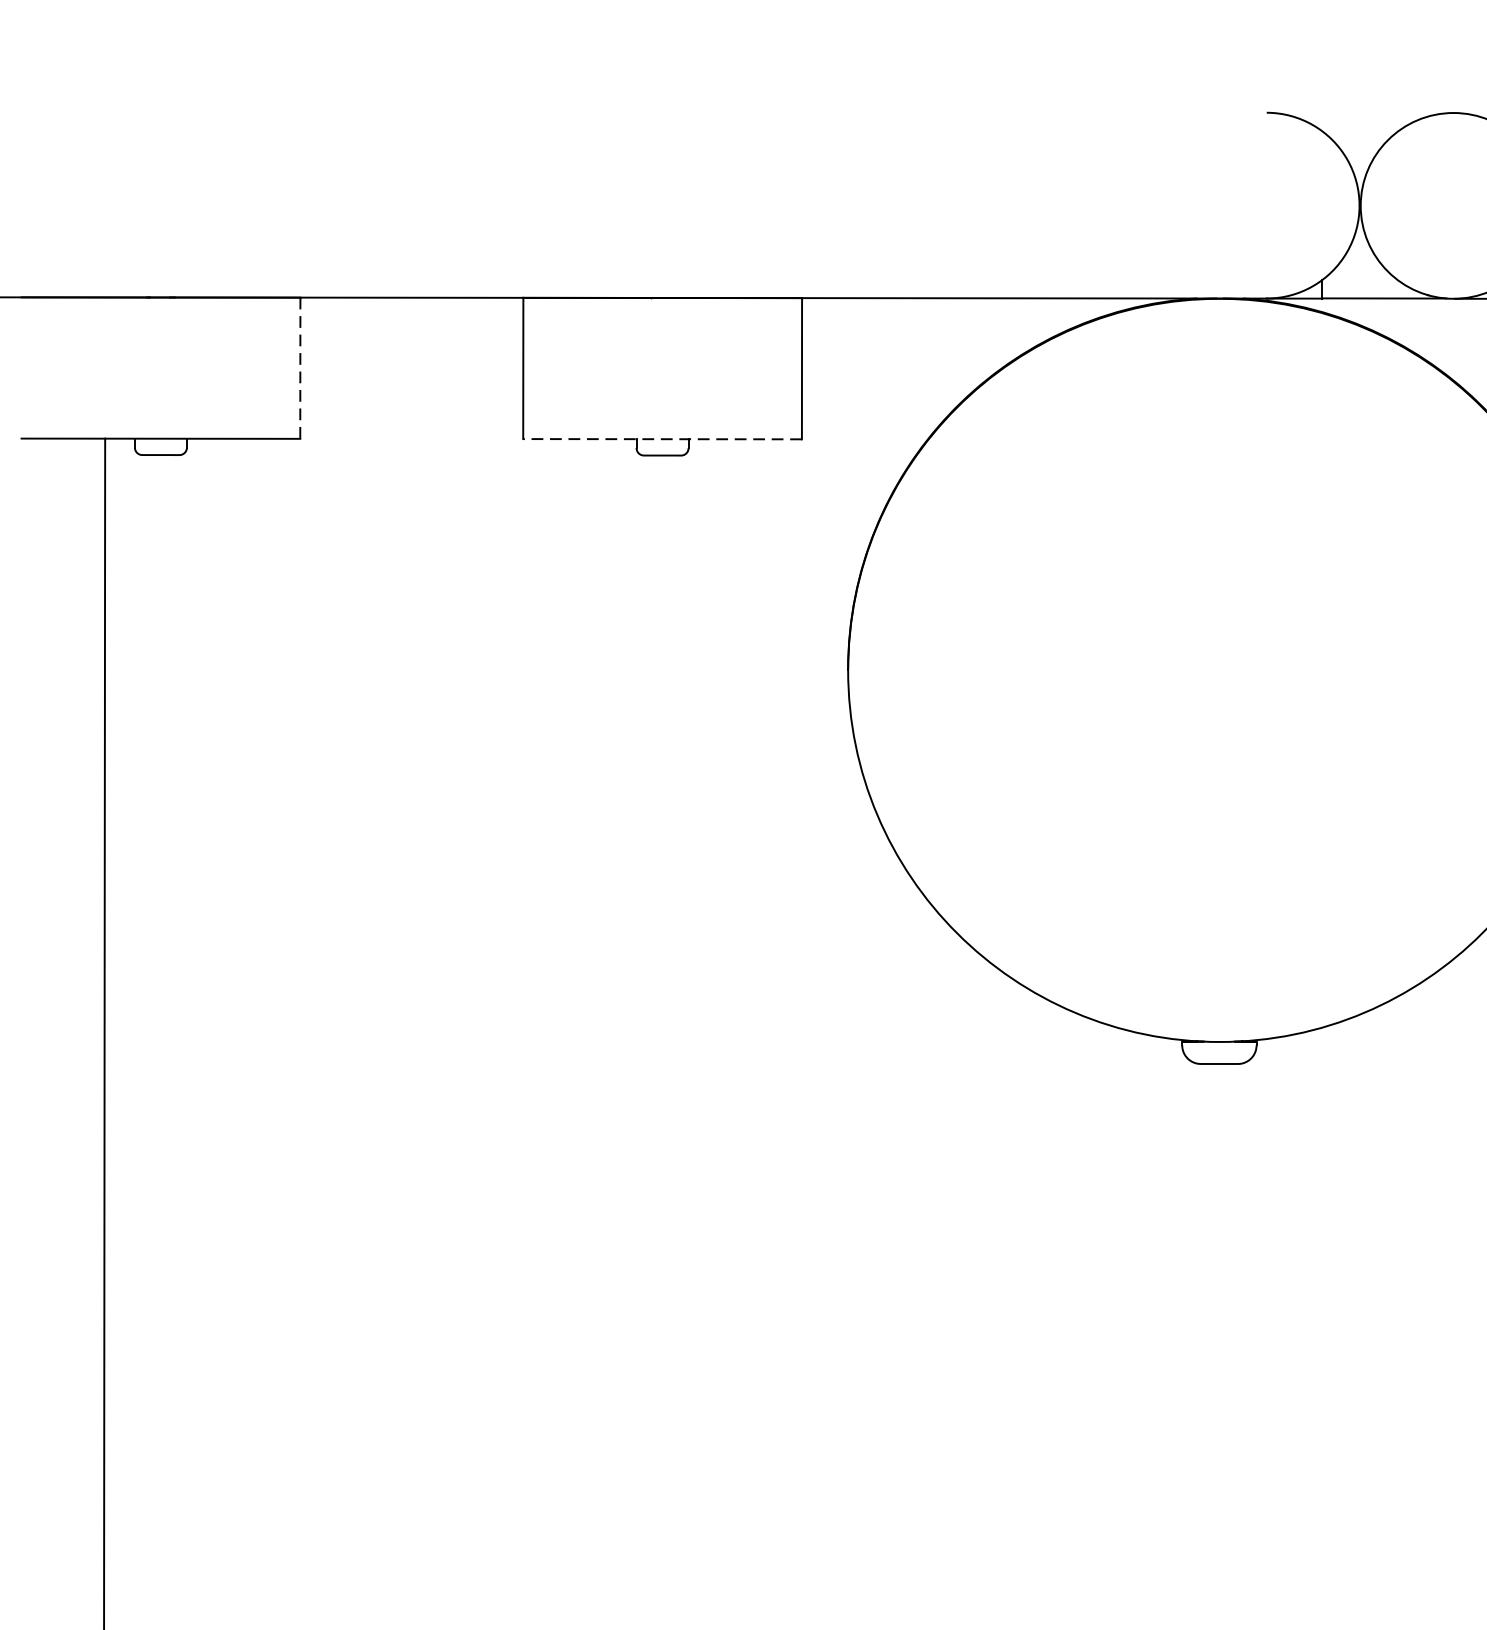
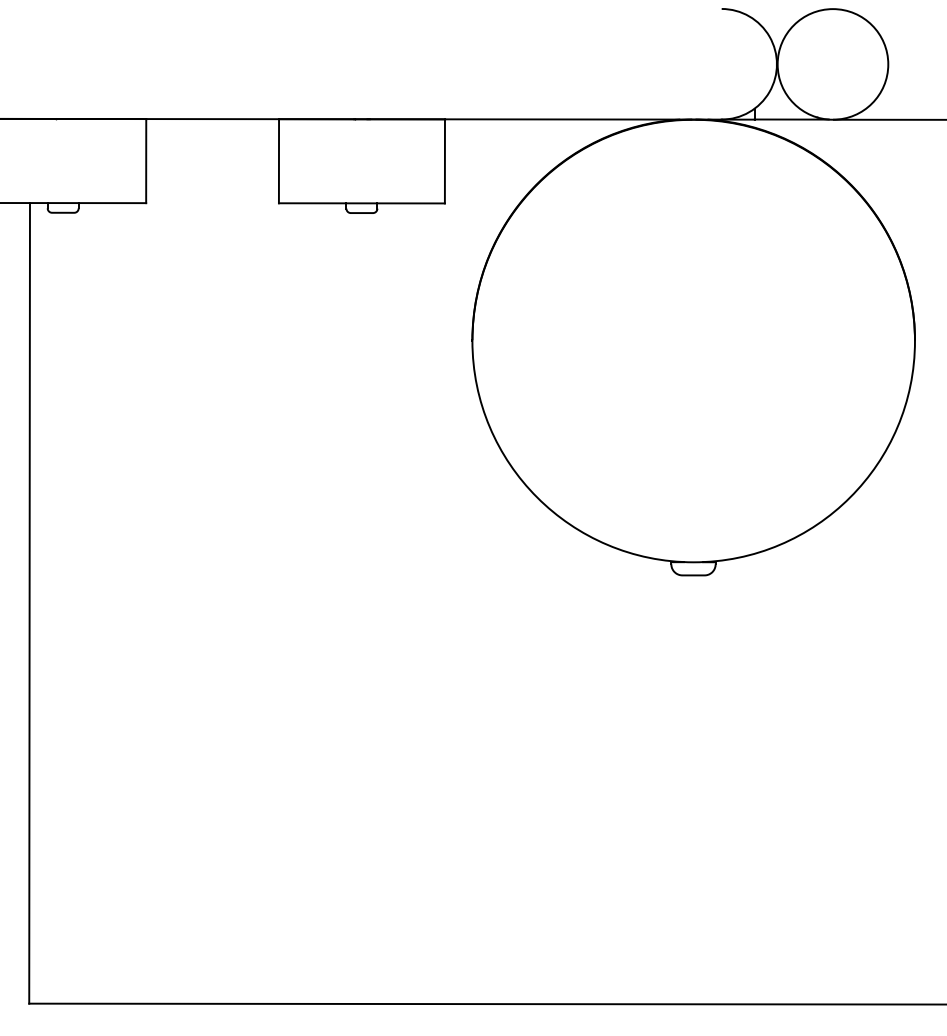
line: (300, 368) -> (146, 161), dashed -> solid
line: (661, 439) -> (361, 203), dashed -> solid

